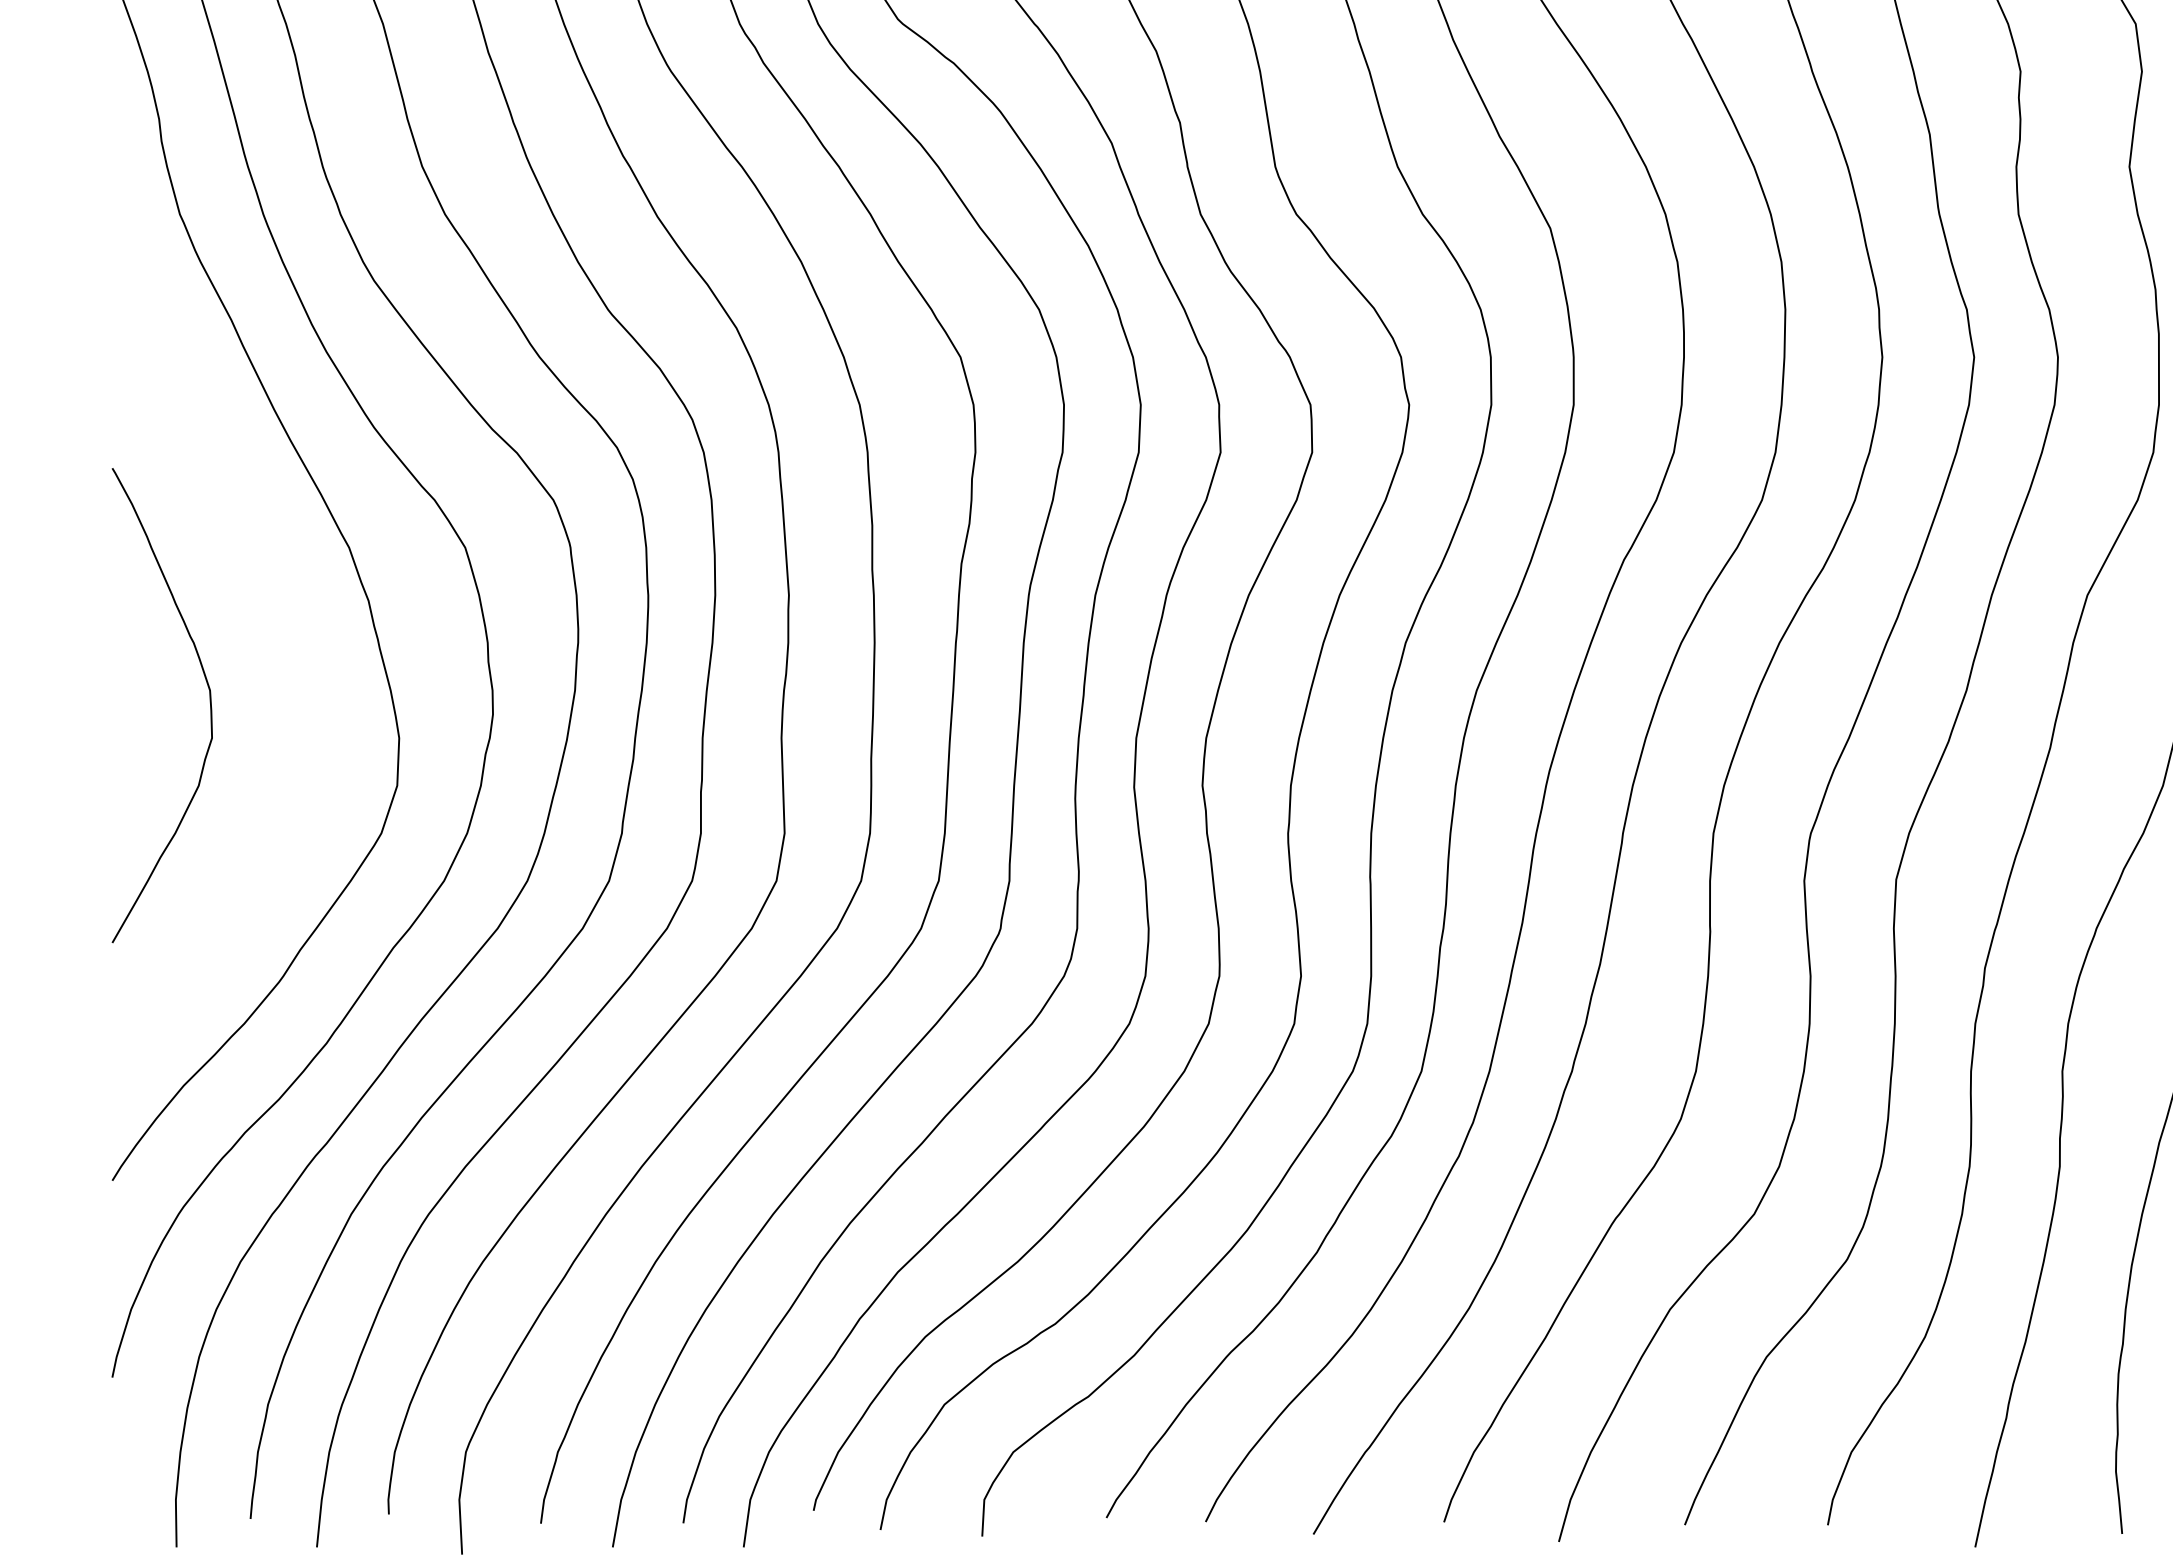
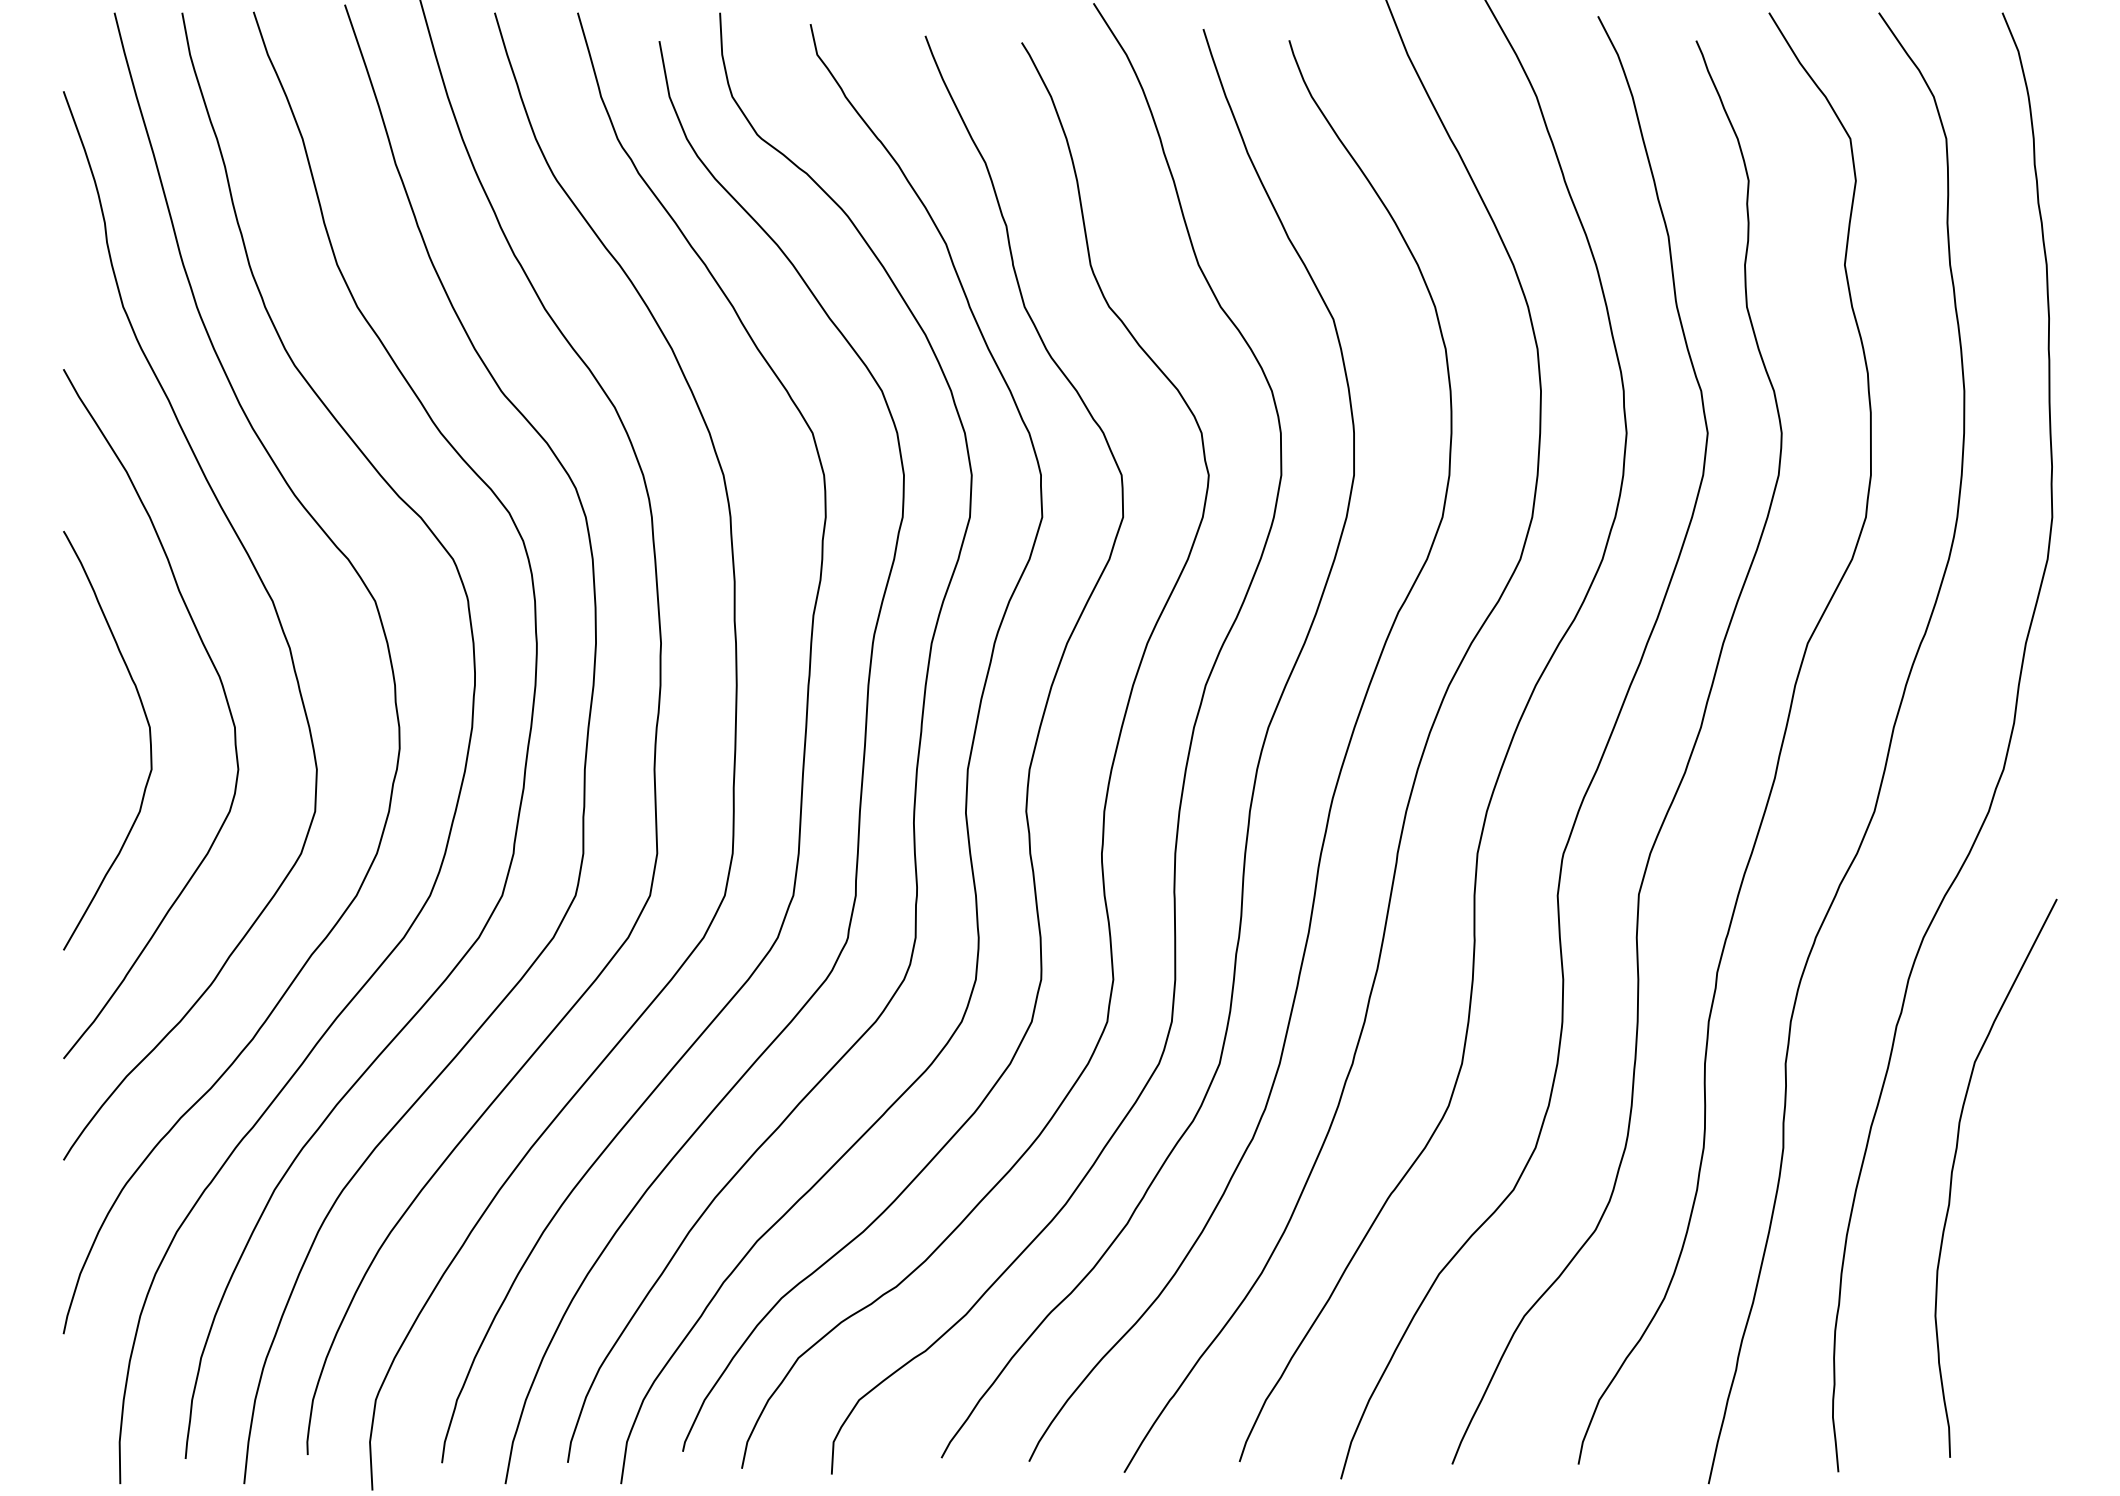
curve: (294, 655) -> (224, 696), added

